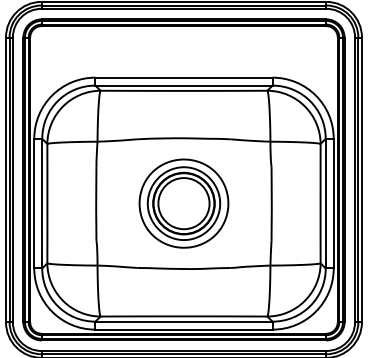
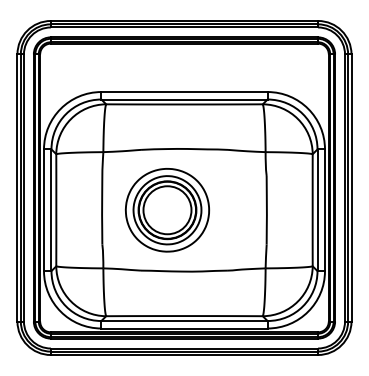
part: (182, 203) -> (166, 210), moved

